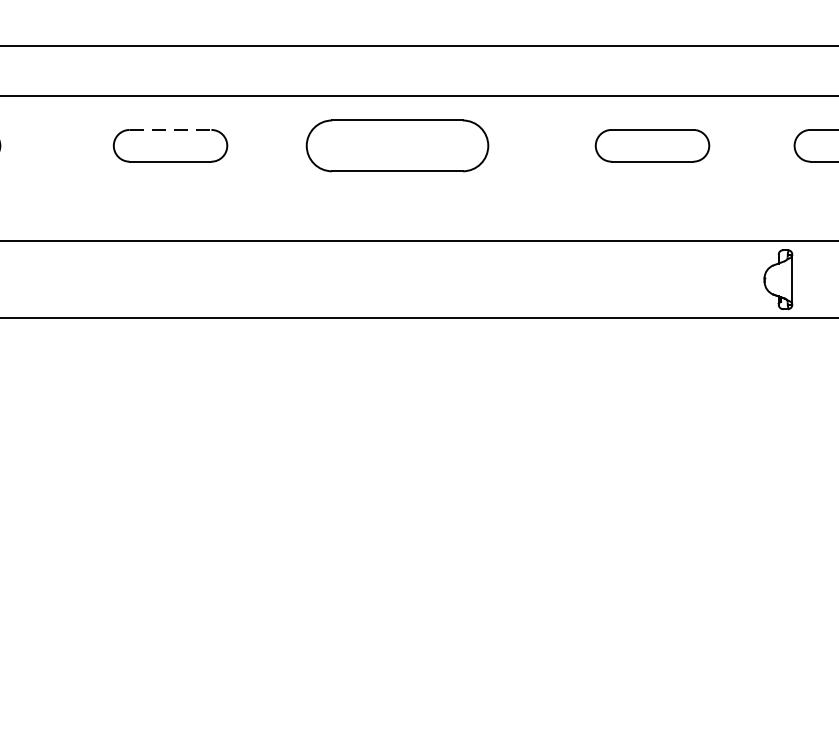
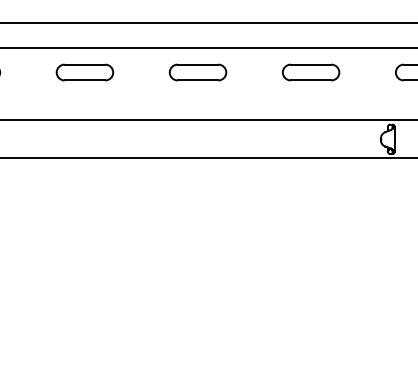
line: (171, 129) -> (85, 64), dashed -> solid
part: (396, 145) -> (197, 72), size x0.62
part: (653, 145) -> (311, 72), moved

